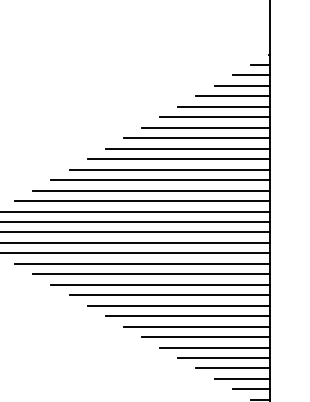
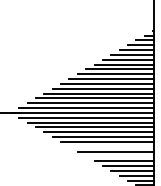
line: (178, 305) -> (111, 146), removed
line: (196, 326) -> (119, 156), removed

